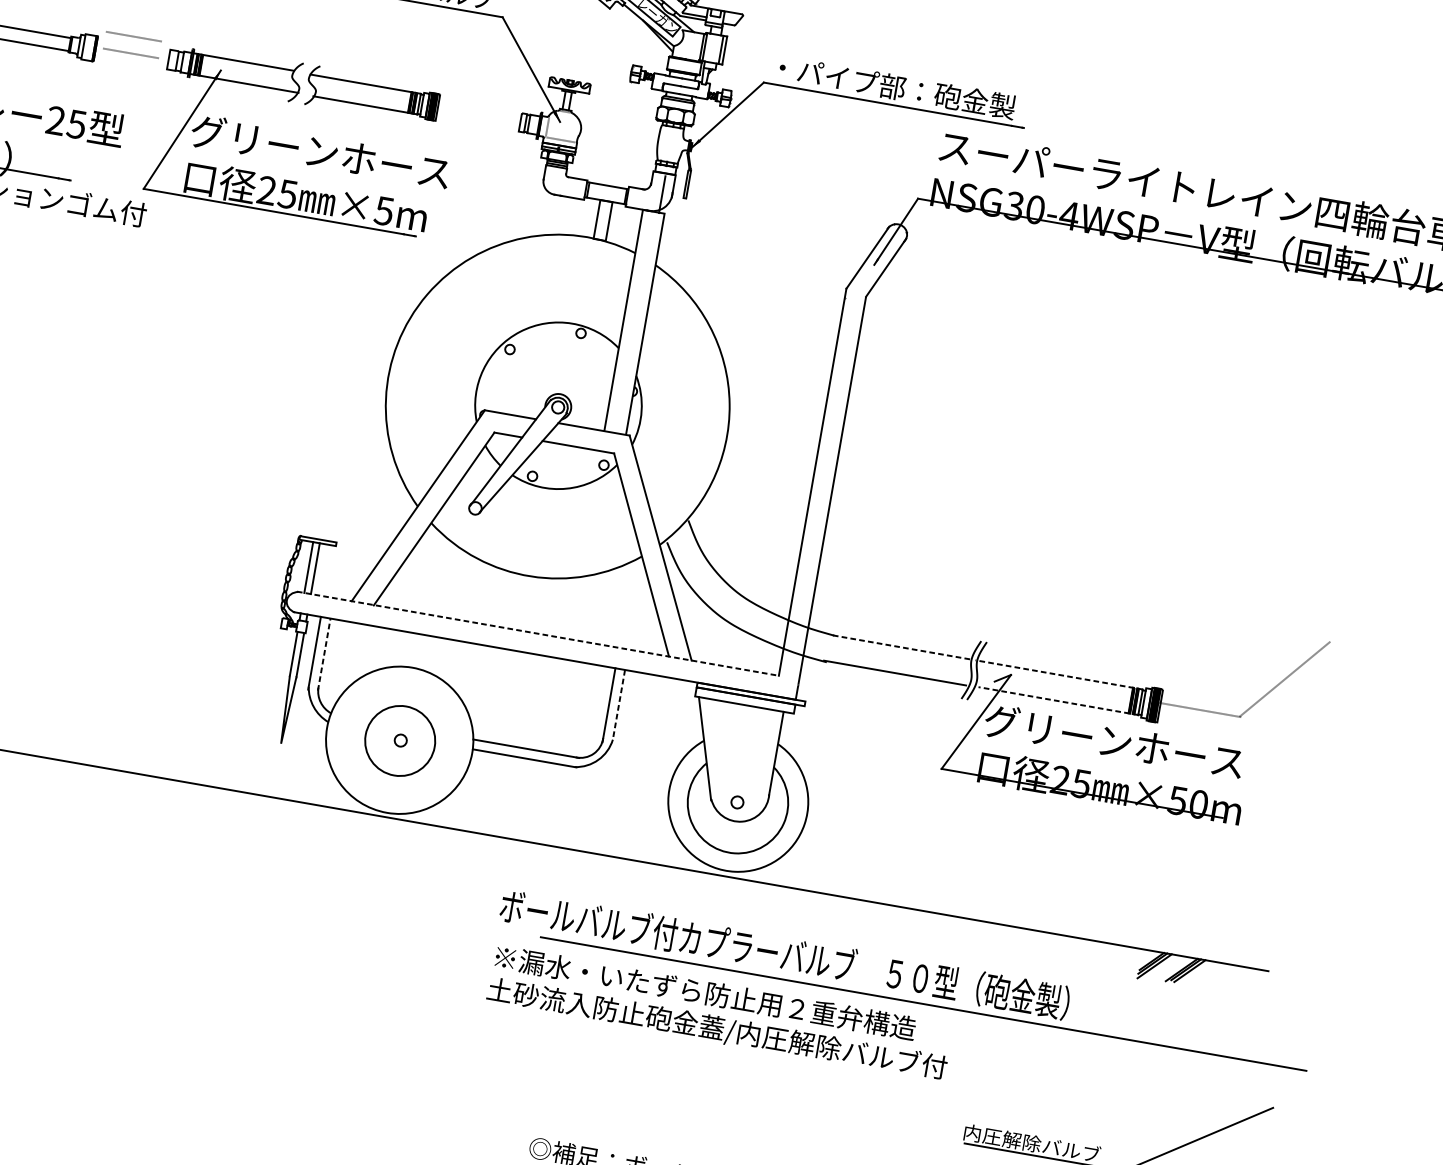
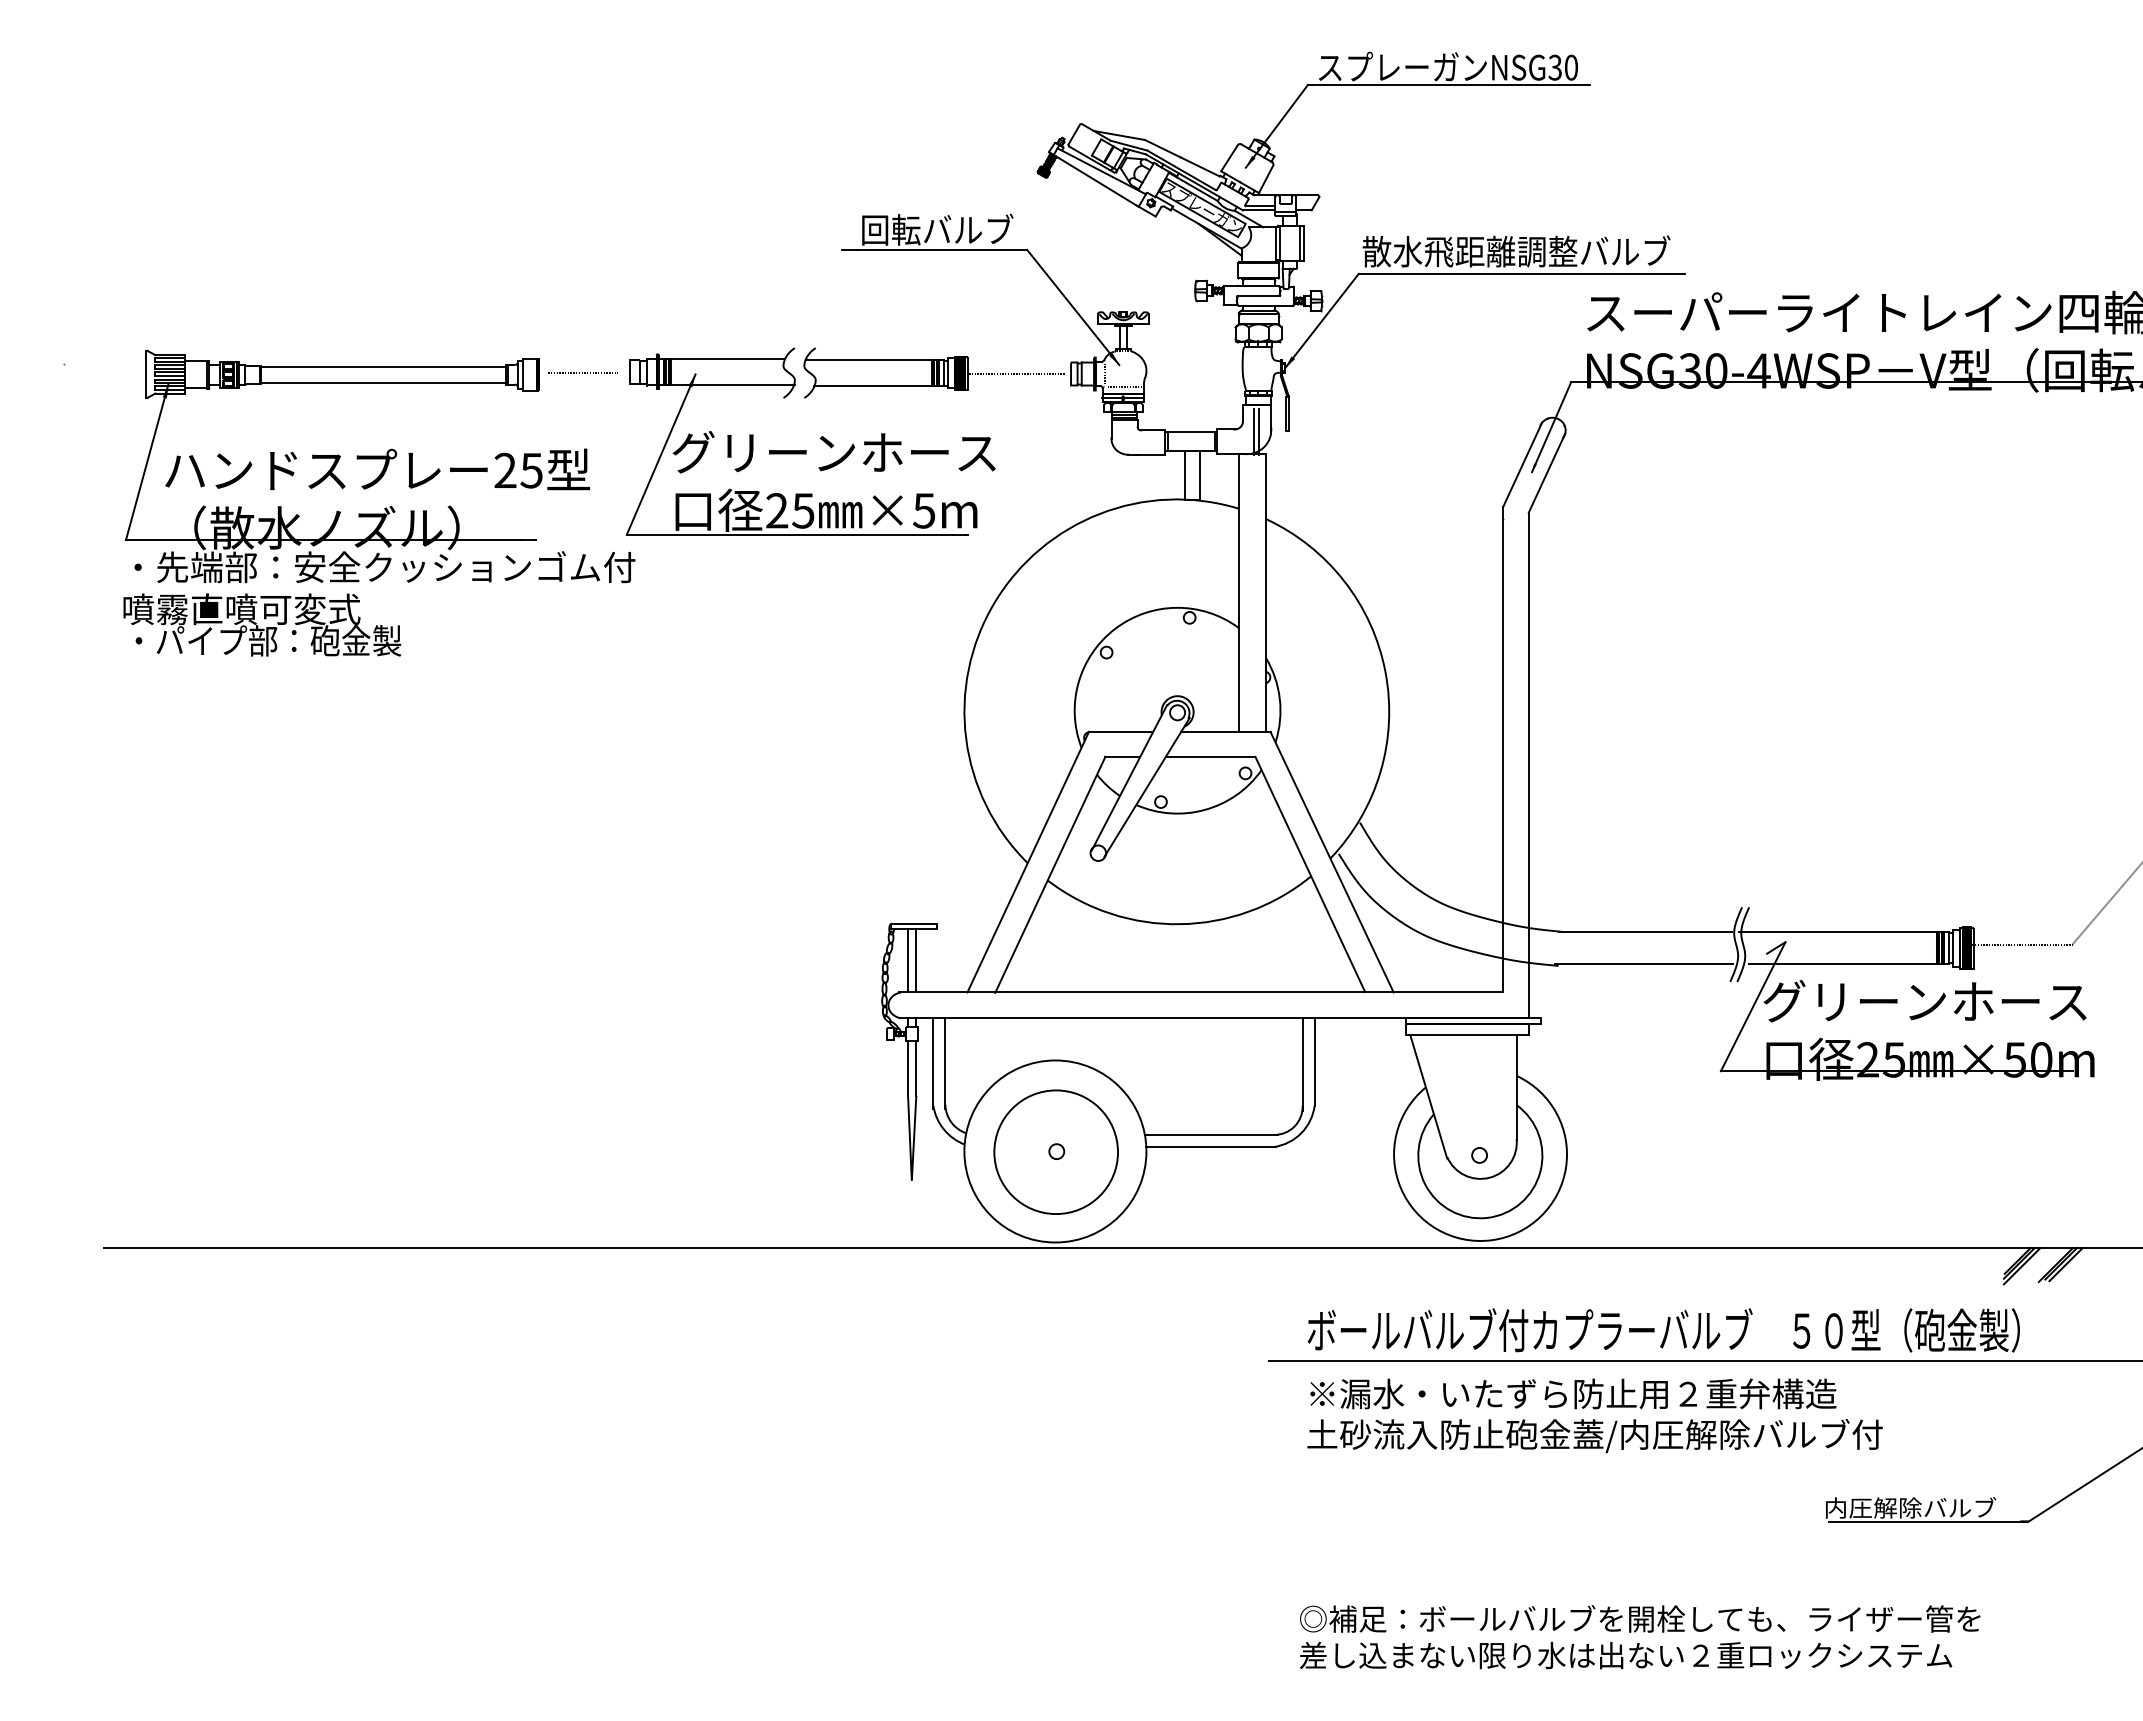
line: (133, 36) -> (582, 351), removed
text: (892, 86) -> (1516, 251), ・パイプ部：砲金製 -> 散水飛距離調整バルブ
line: (477, 115) -> (1017, 374), added
line: (657, 193) -> (1253, 431), added
line: (538, 633) -> (1201, 992), dashed -> solid
line: (900, 646) -> (1645, 931), dashed -> solid
line: (324, 654) -> (945, 1062), dashed -> solid
line: (1059, 674) -> (1844, 931), dashed -> solid
line: (1058, 700) -> (1848, 963), dashed -> solid
line: (618, 704) -> (1314, 1061), dashed -> solid
circle: (399, 741) -> (1055, 1152), size x1.43
text: (784, 954) -> (1663, 1330), moved
text: (719, 1013) -> (1594, 1415), moved

